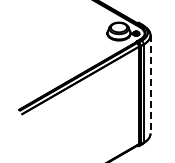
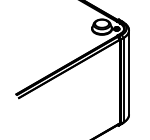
line: (150, 84) -> (129, 72), dashed -> solid

